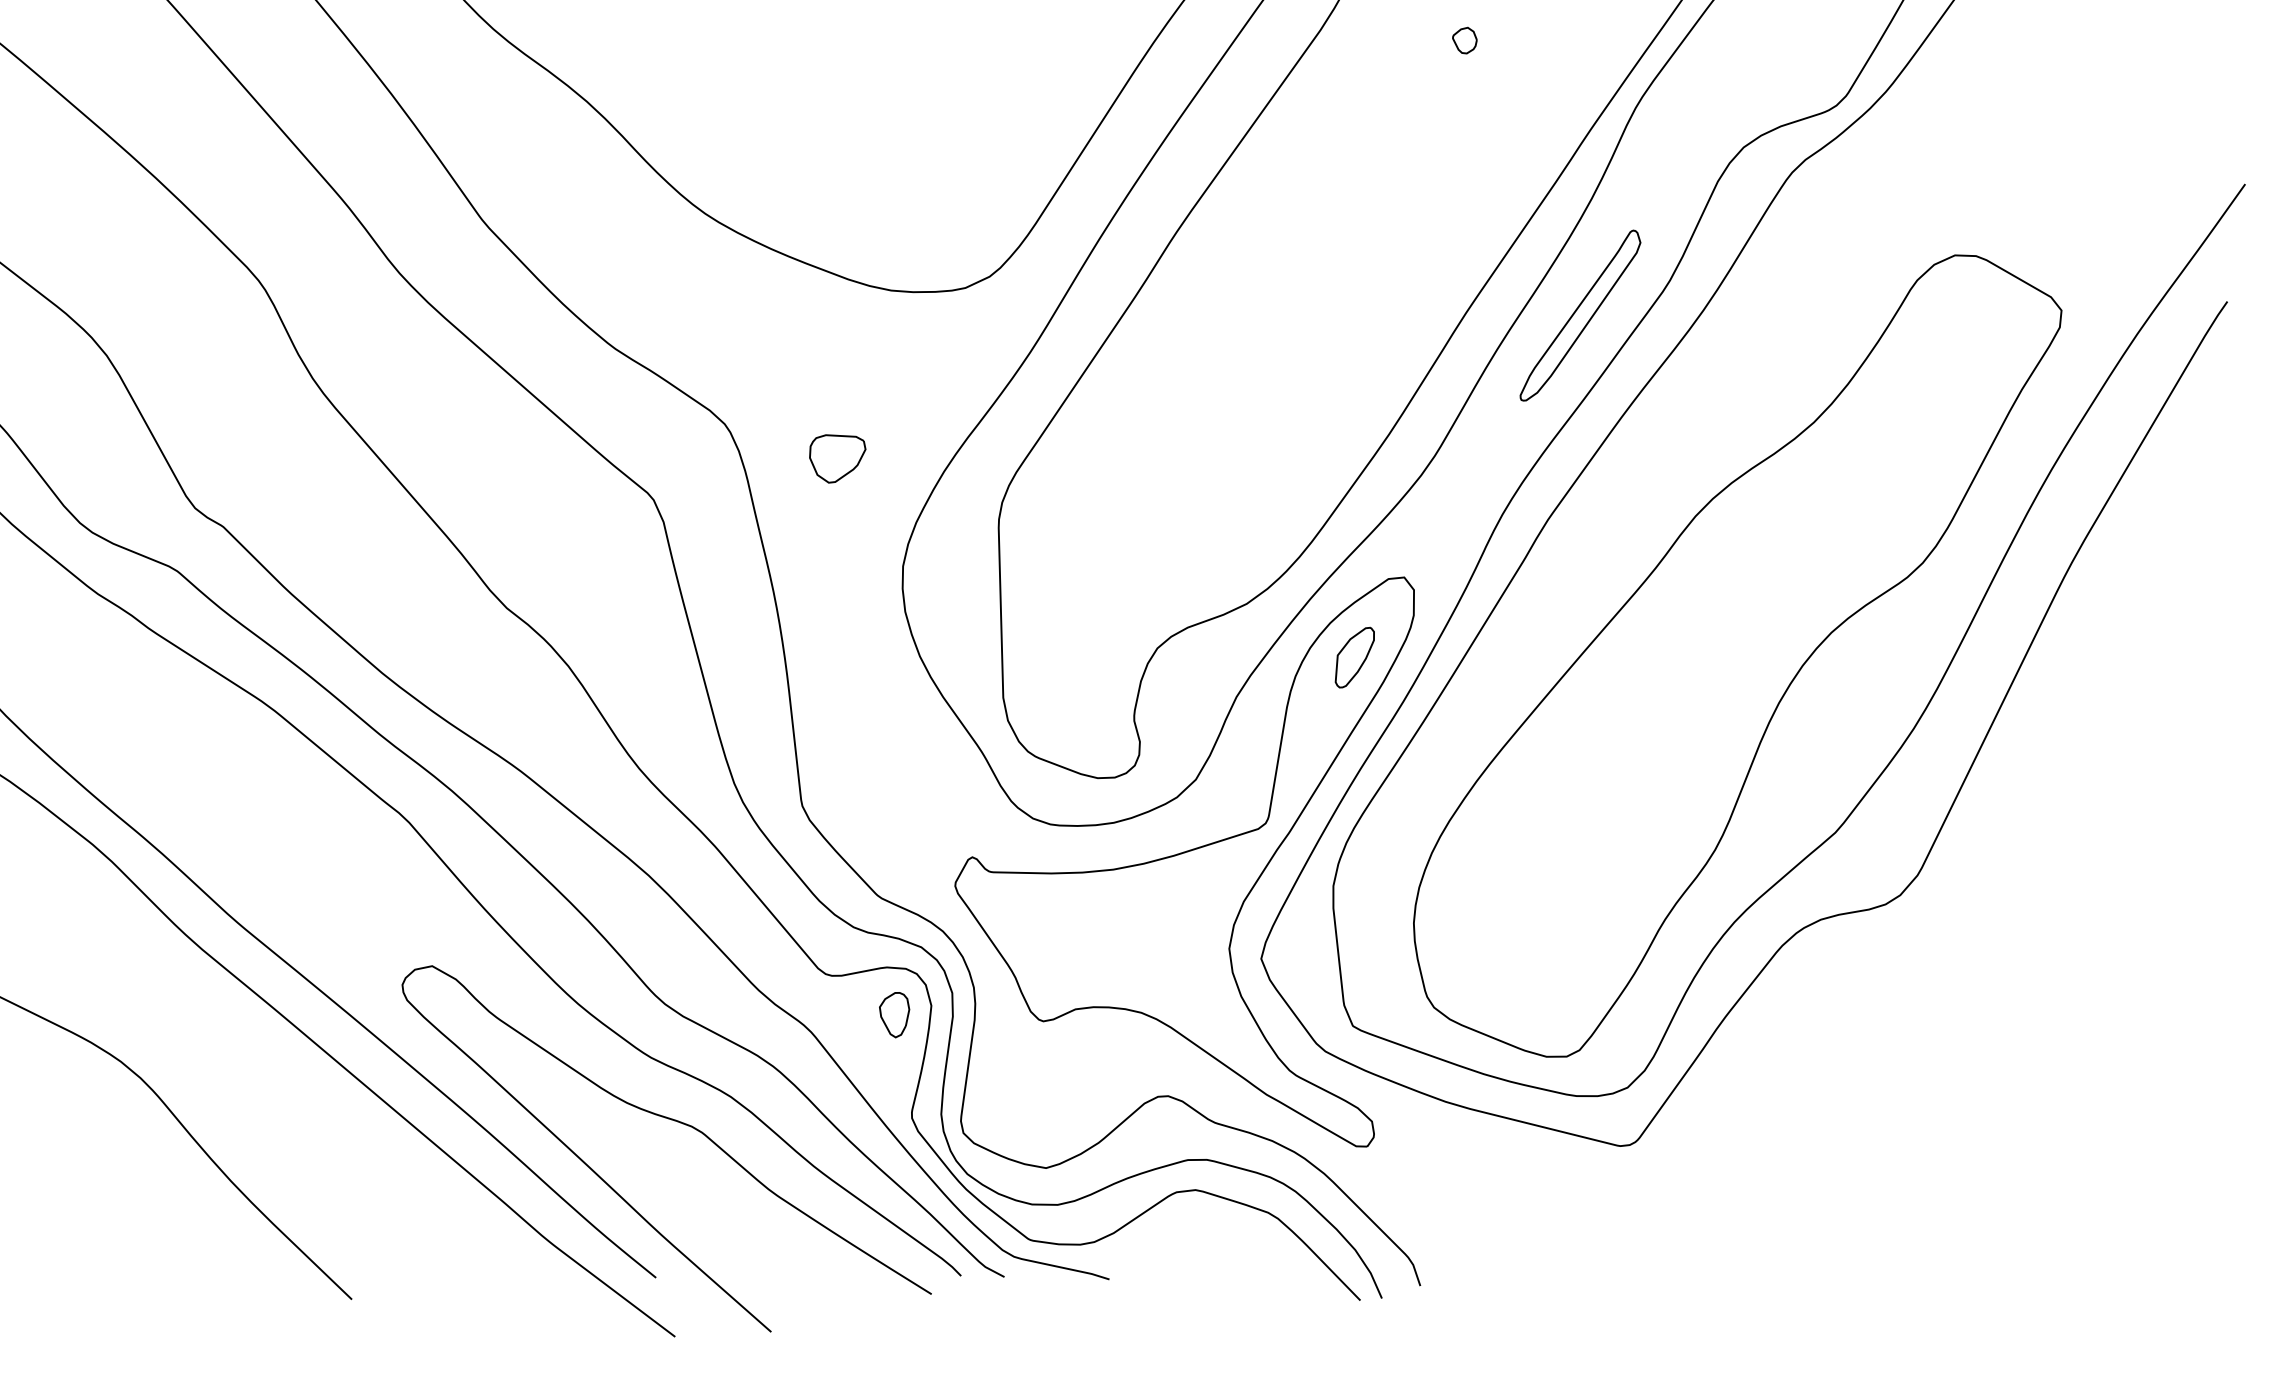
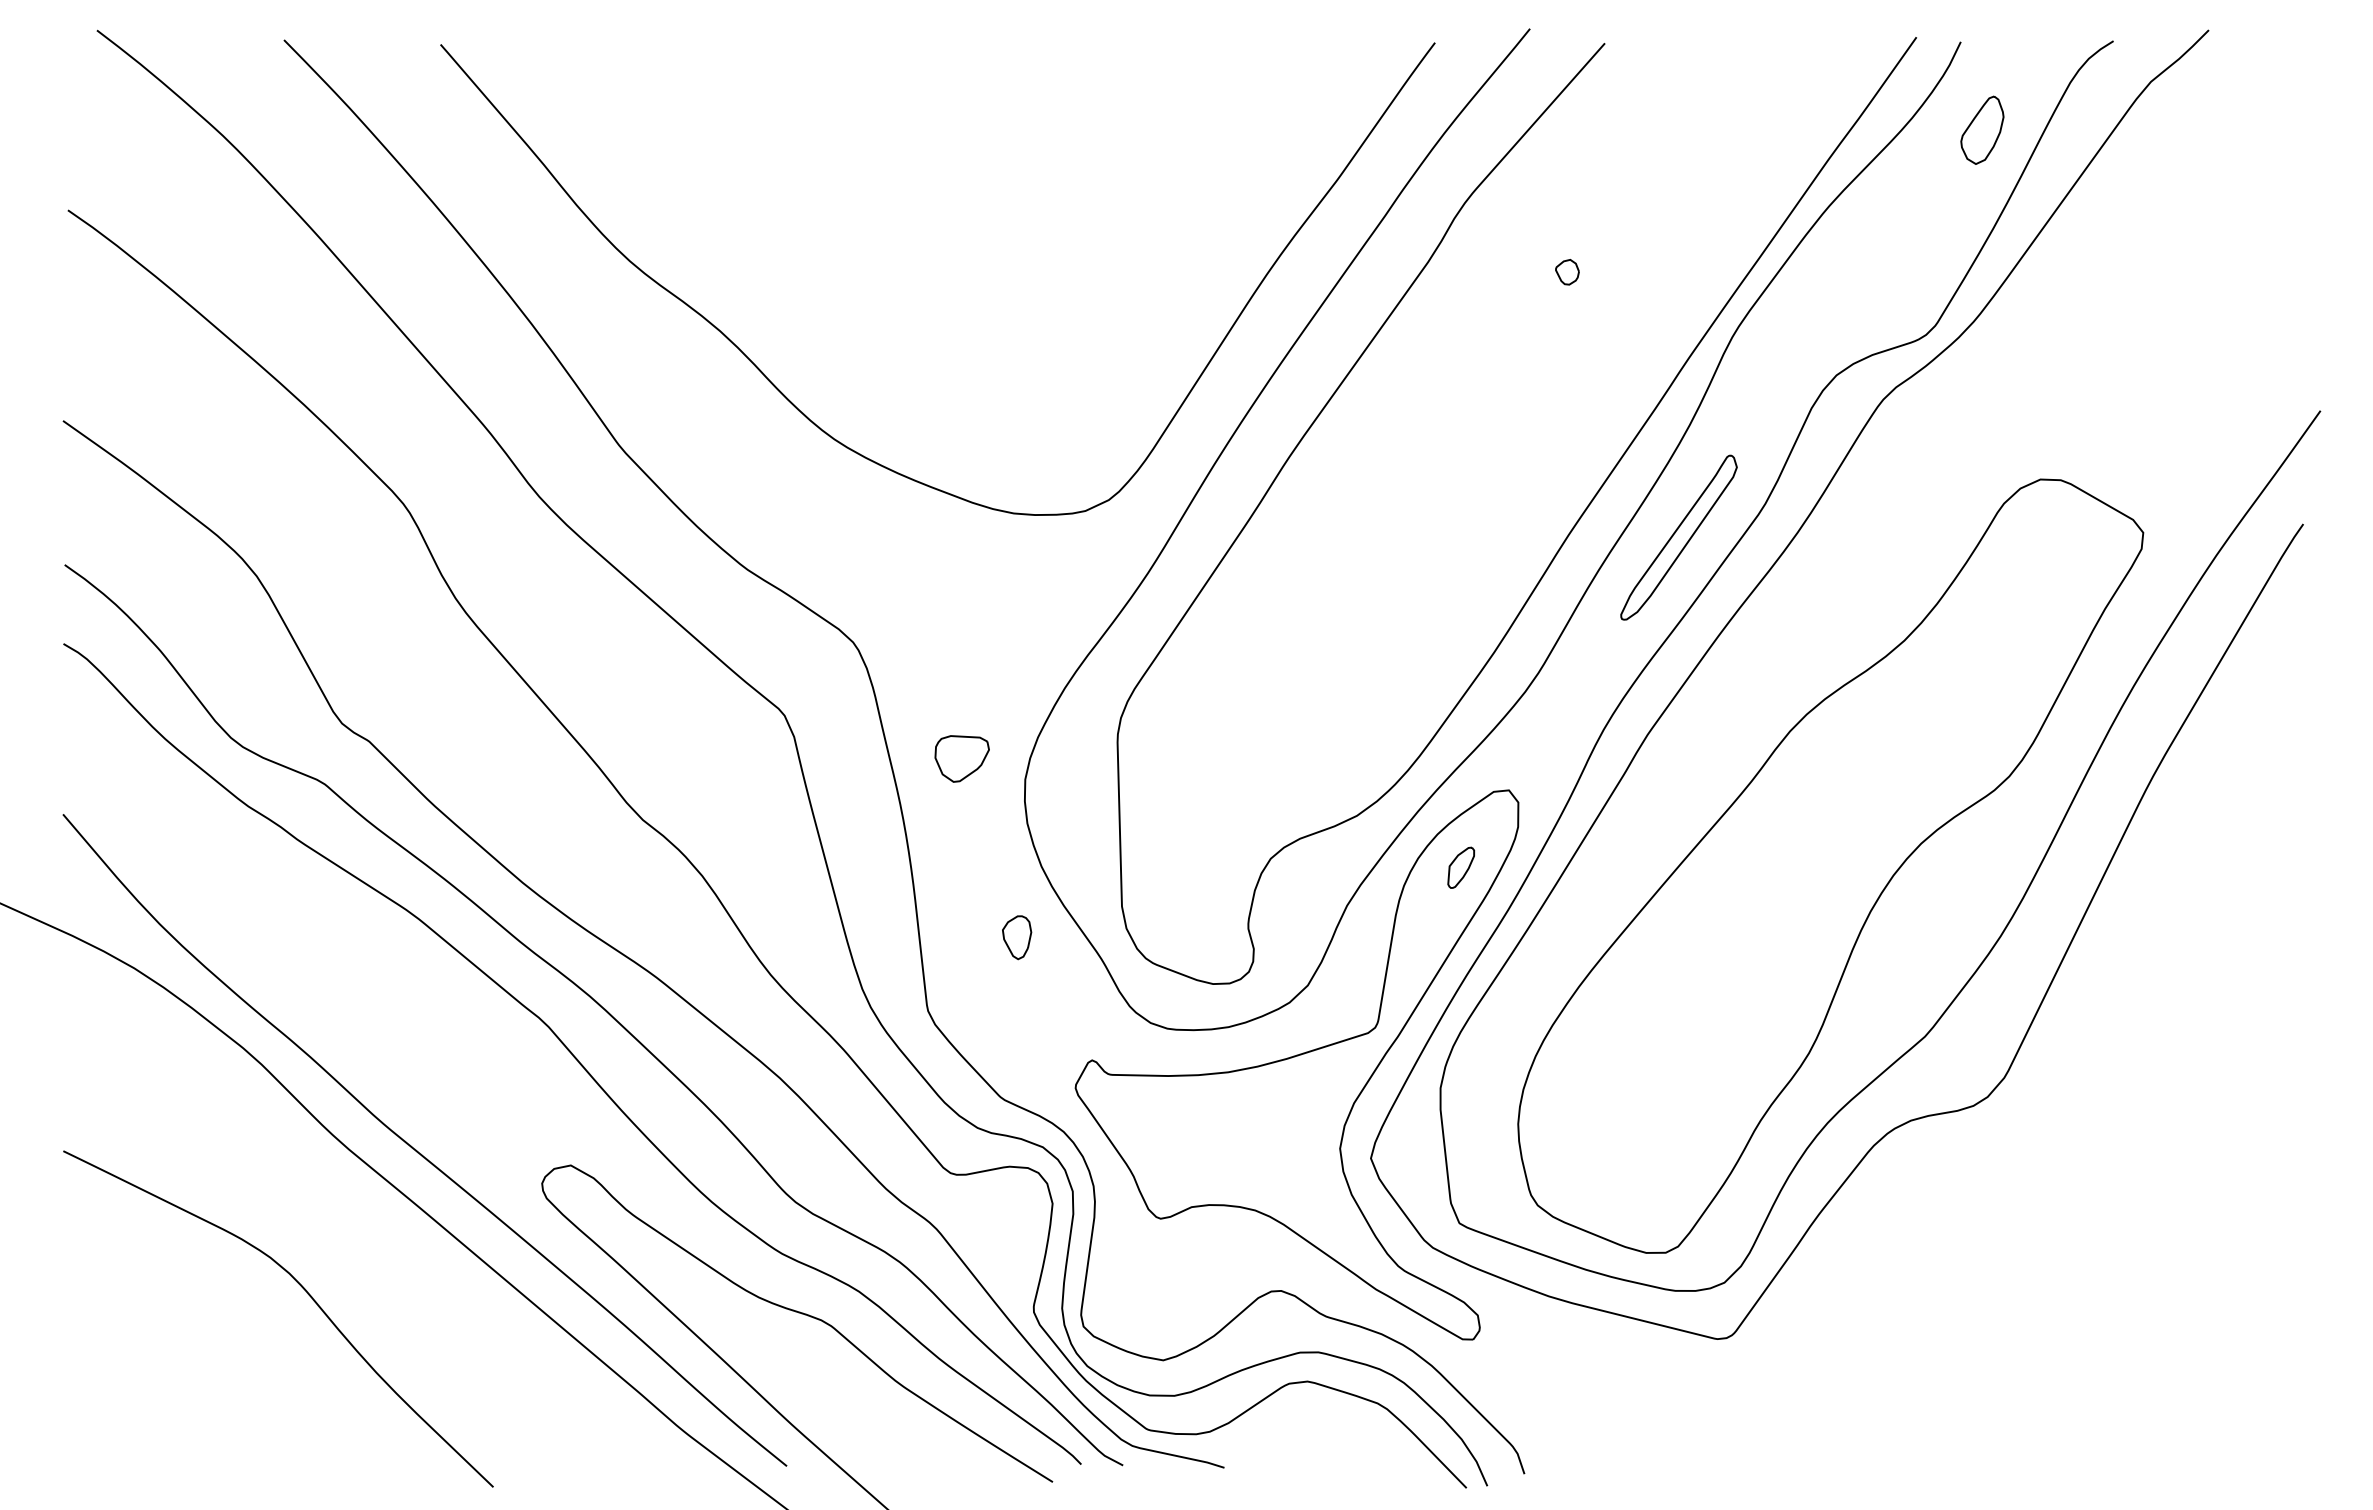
part: (836, 458) -> (961, 758), moved
part: (1354, 657) -> (1460, 867), size x0.7
part: (895, 1014) -> (1017, 937), moved

